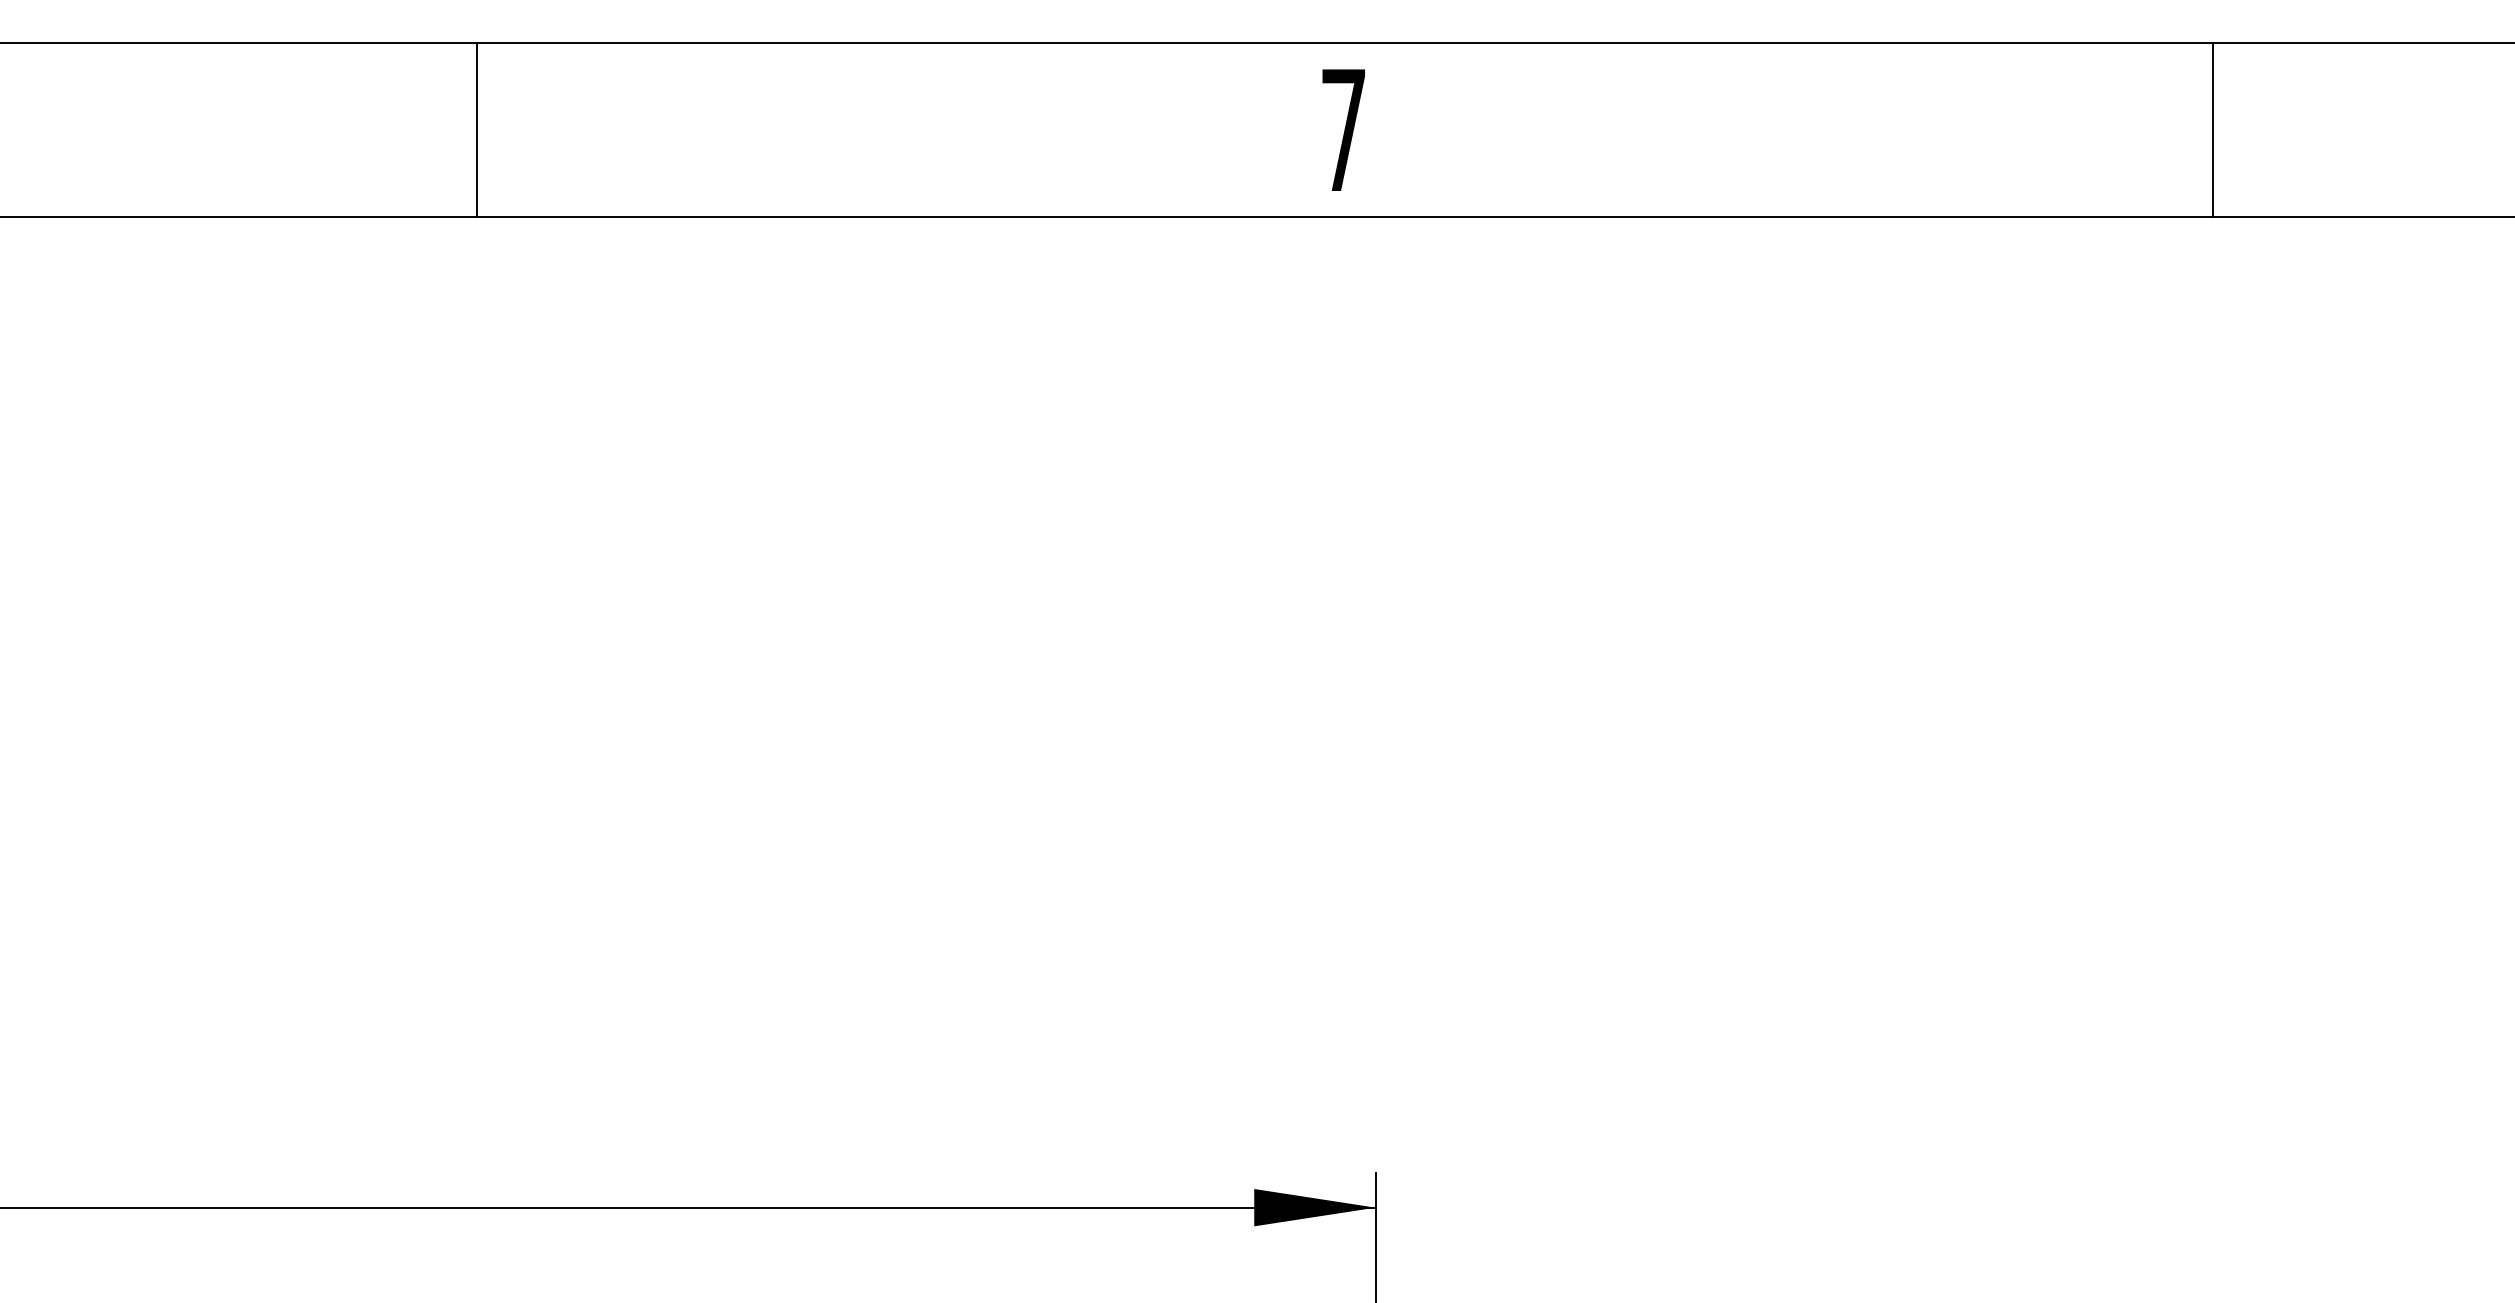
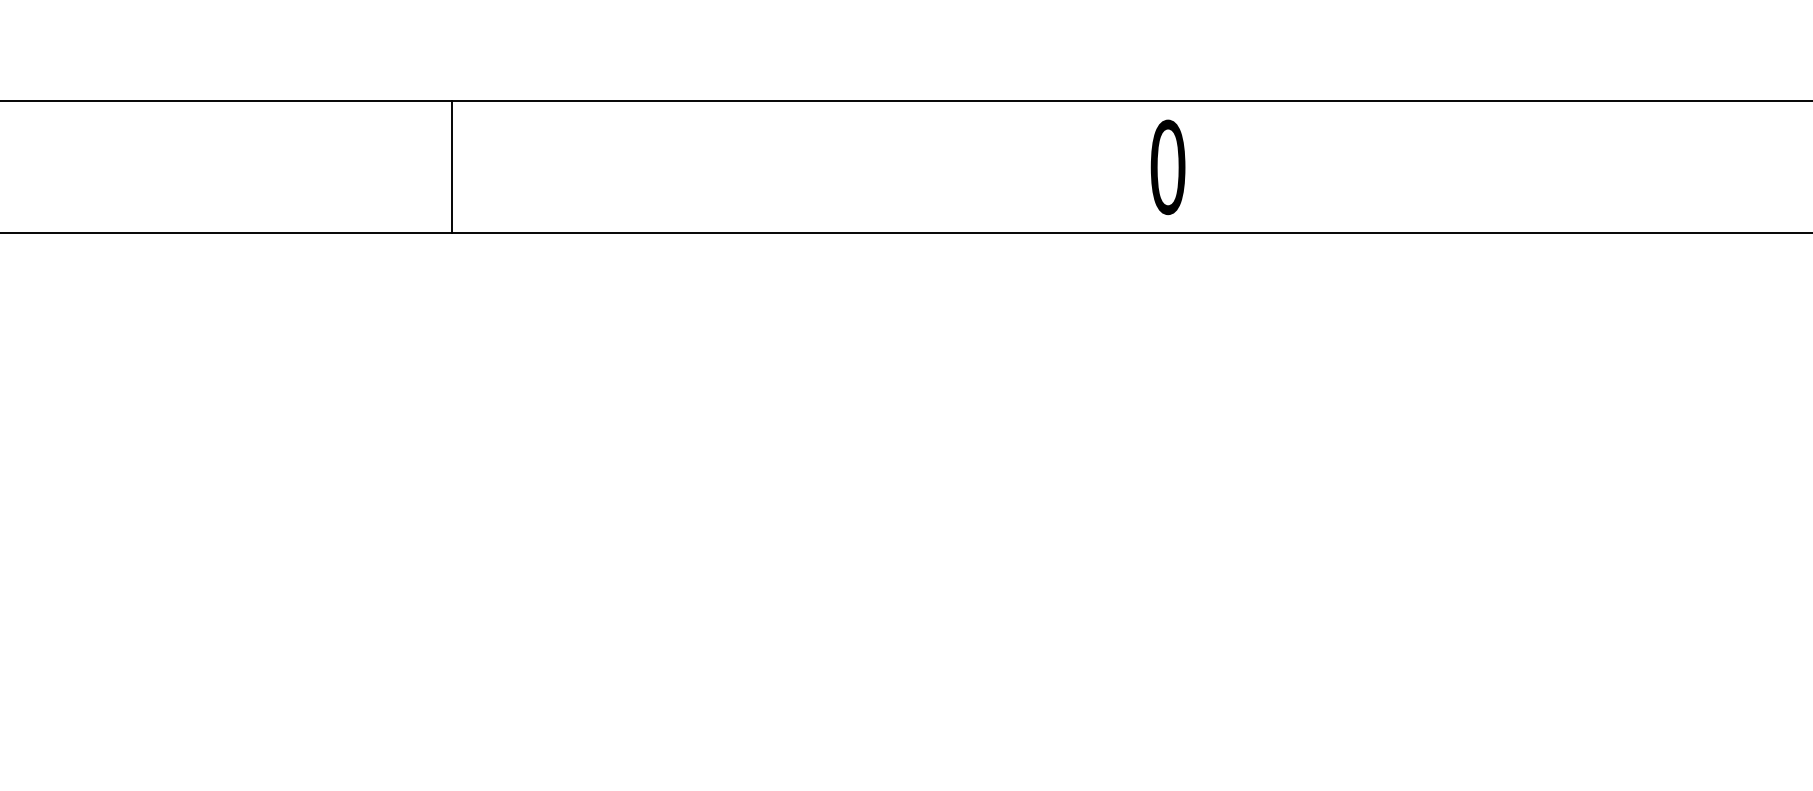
line: (476, 129) -> (451, 166), moved
text: (1343, 130) -> (1167, 167), 7 -> 0

